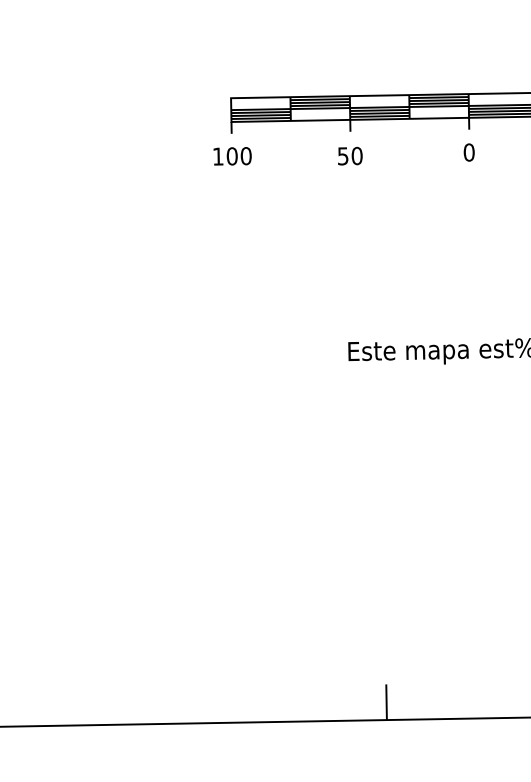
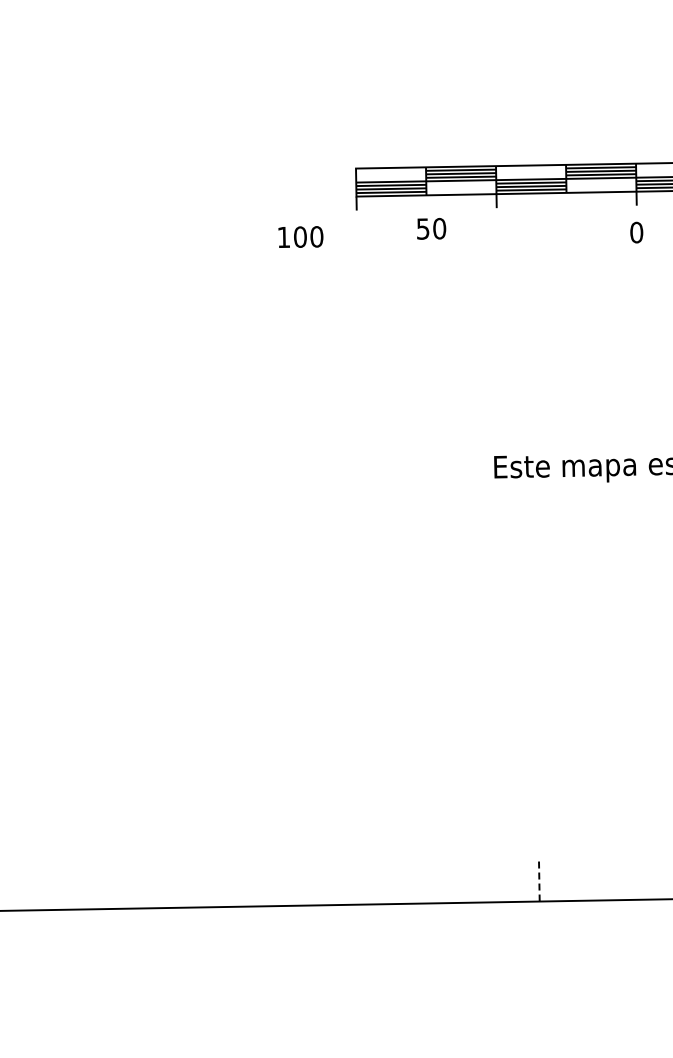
text: (232, 155) -> (300, 236), moved
text: (350, 155) -> (431, 228), moved
line: (386, 702) -> (539, 880), solid -> dashed

